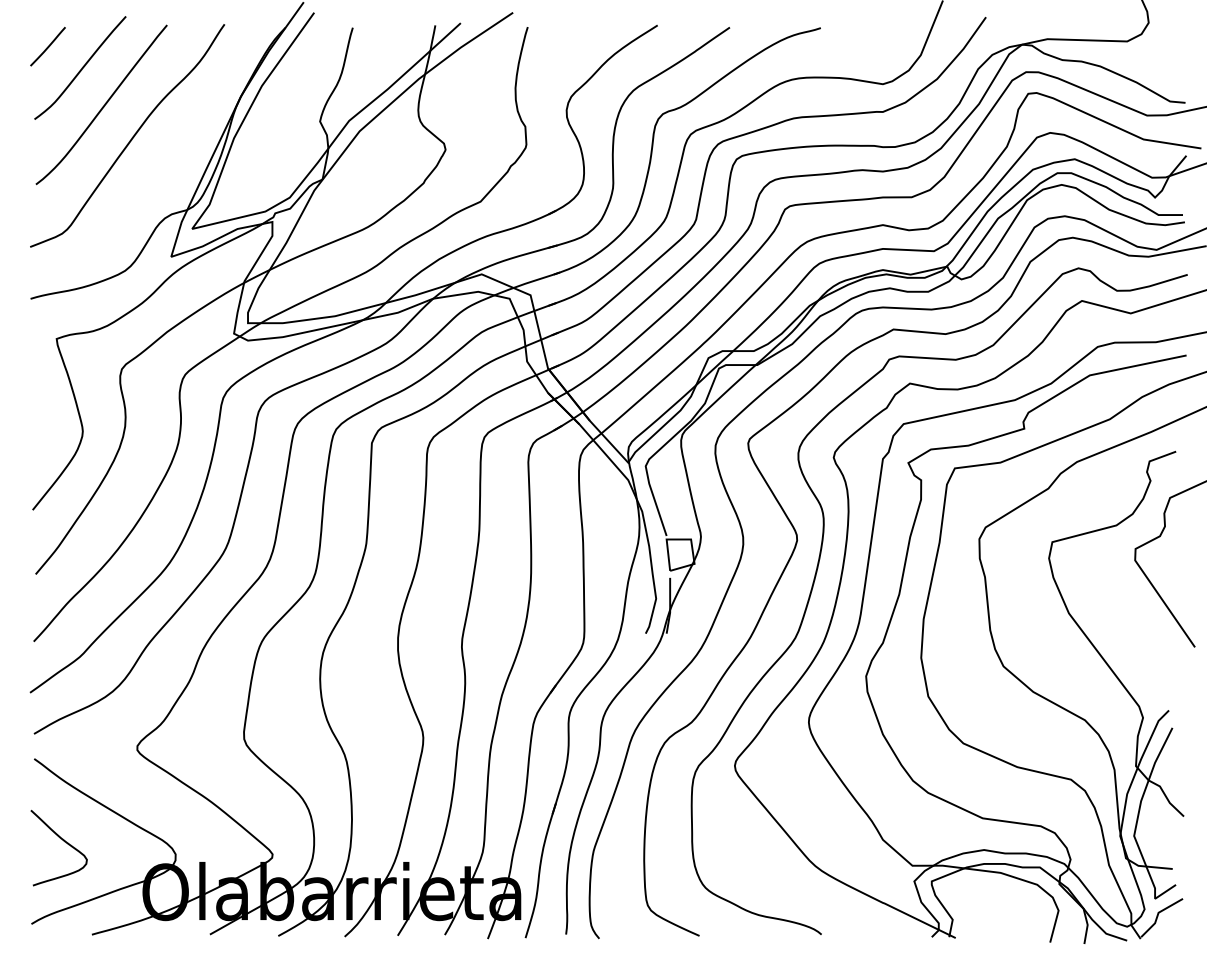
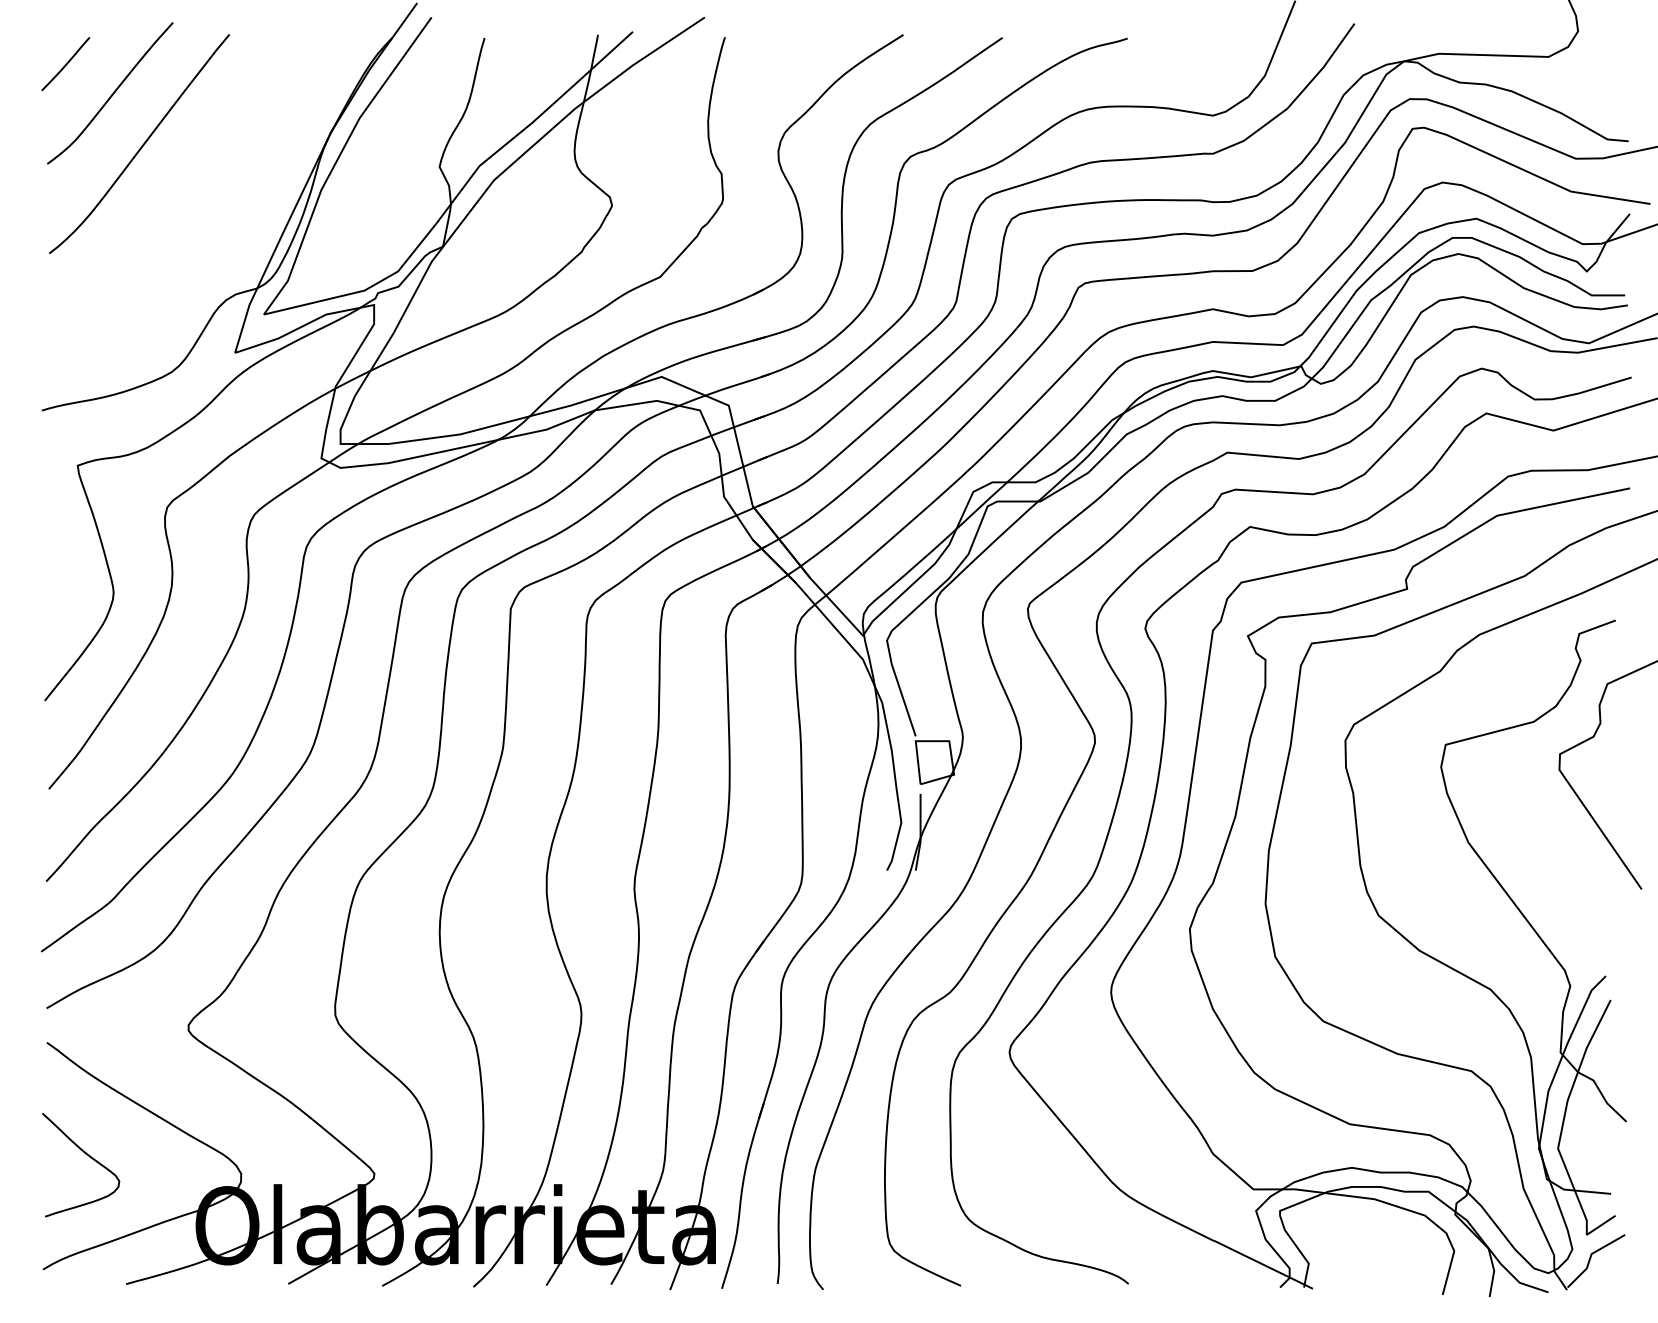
curve: (131, 137) -> (180, 188), removed

